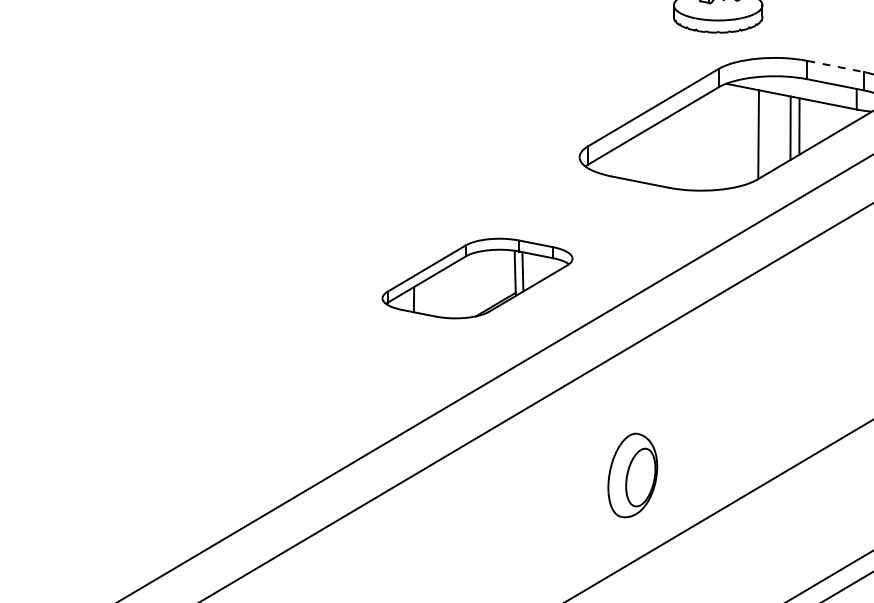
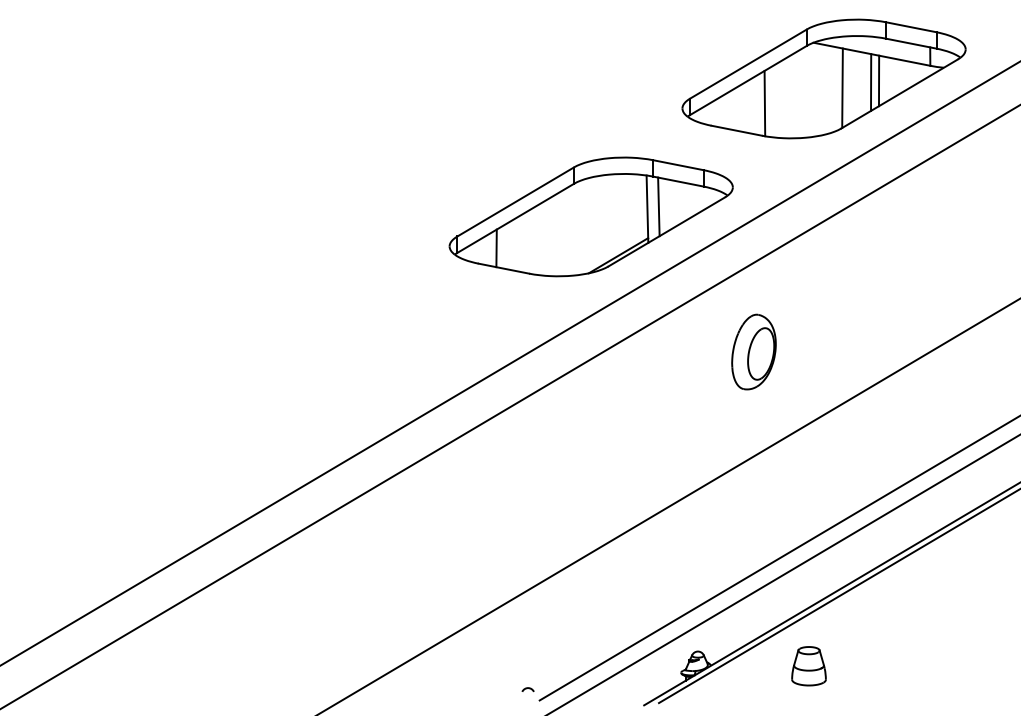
line: (835, 66) -> (911, 27), dashed -> solid
line: (671, 151) -> (764, 103), added
part: (476, 278) -> (590, 216), size x1.67
part: (632, 474) -> (753, 351), moved

